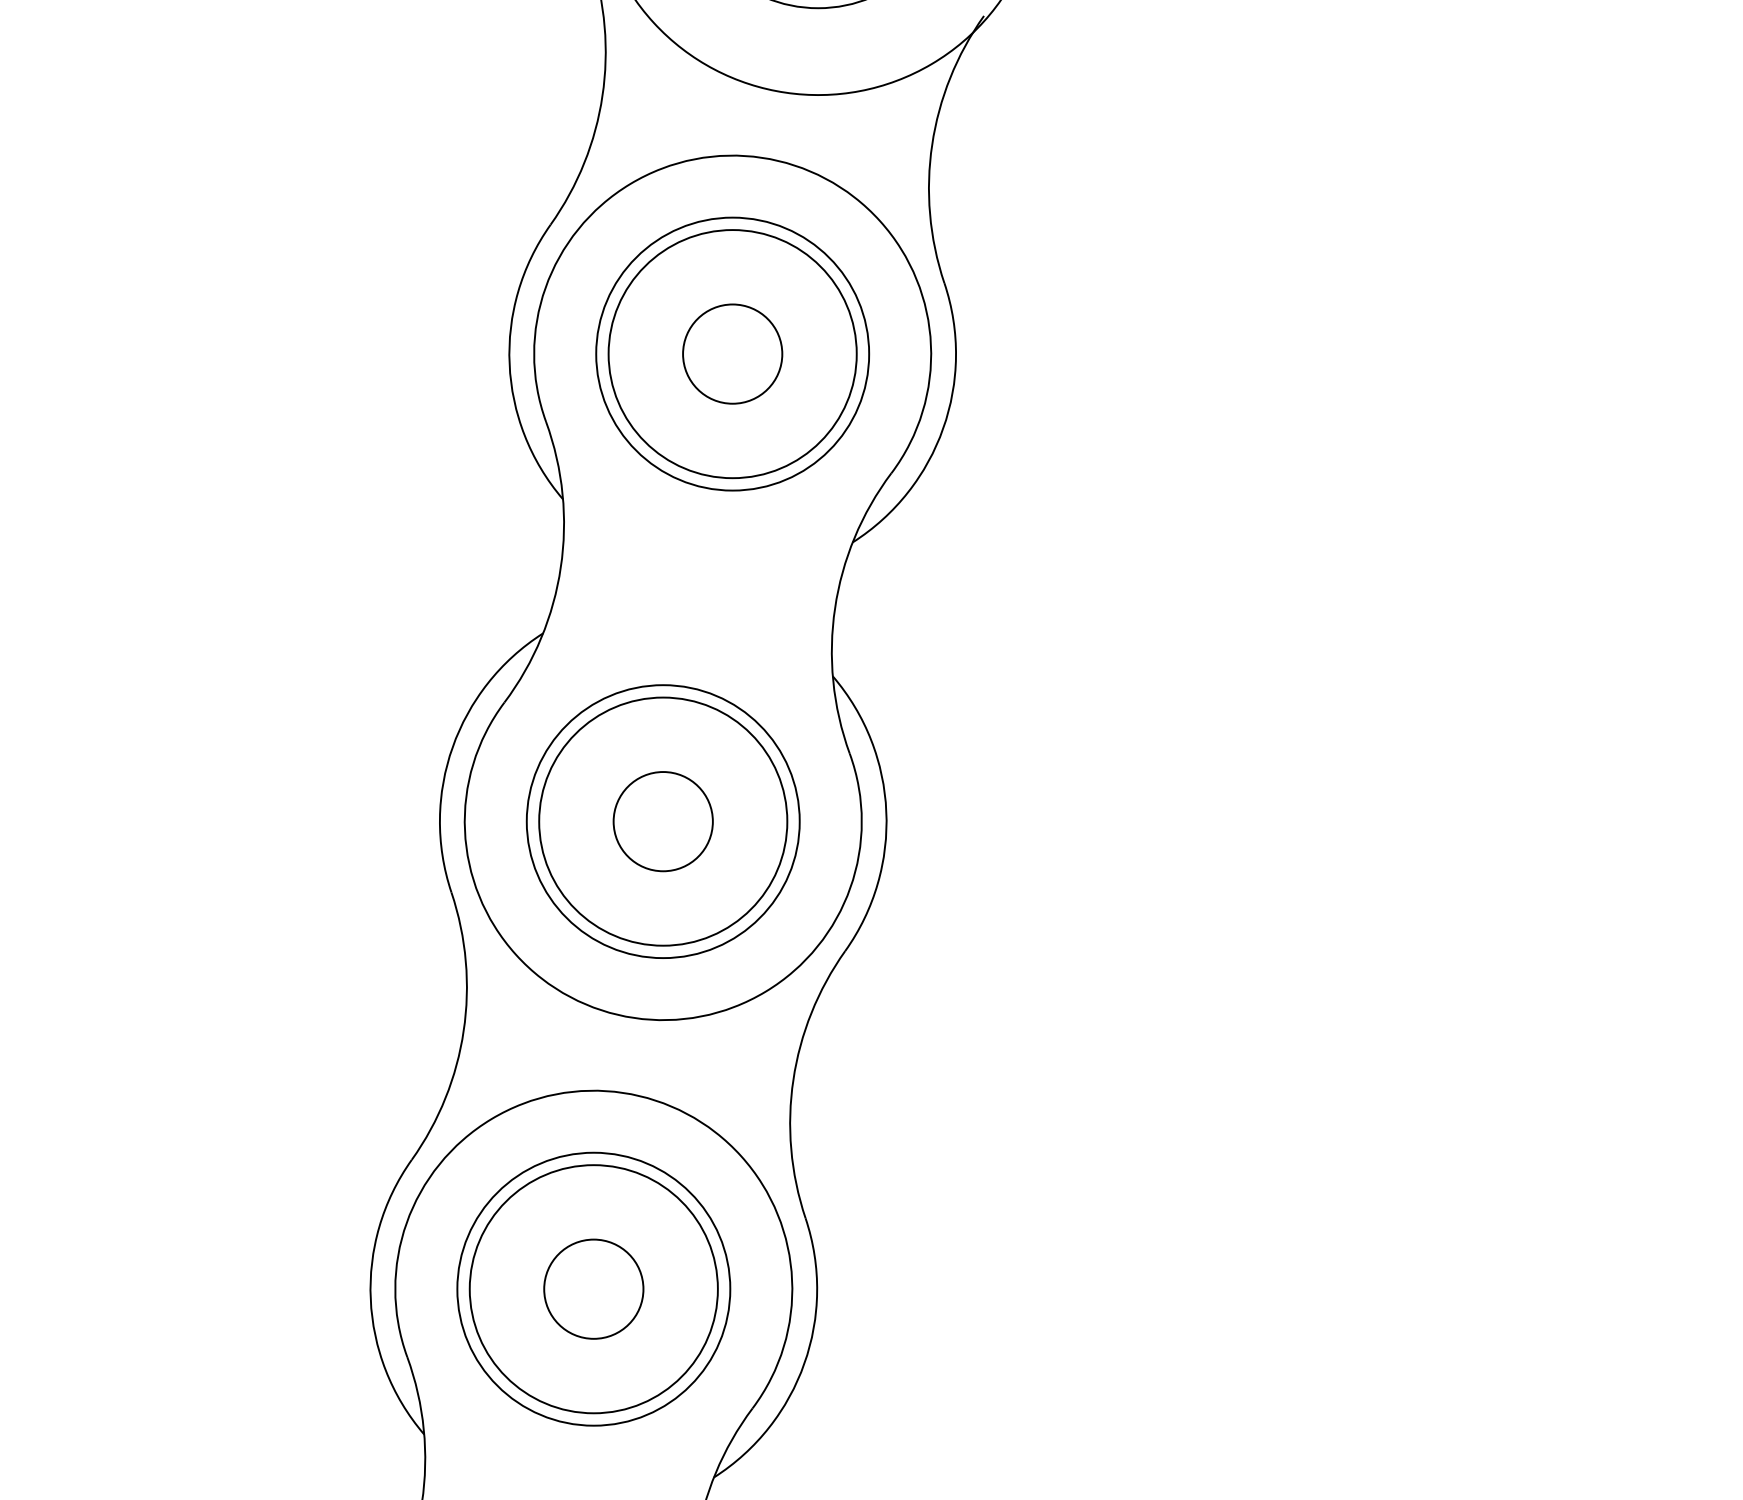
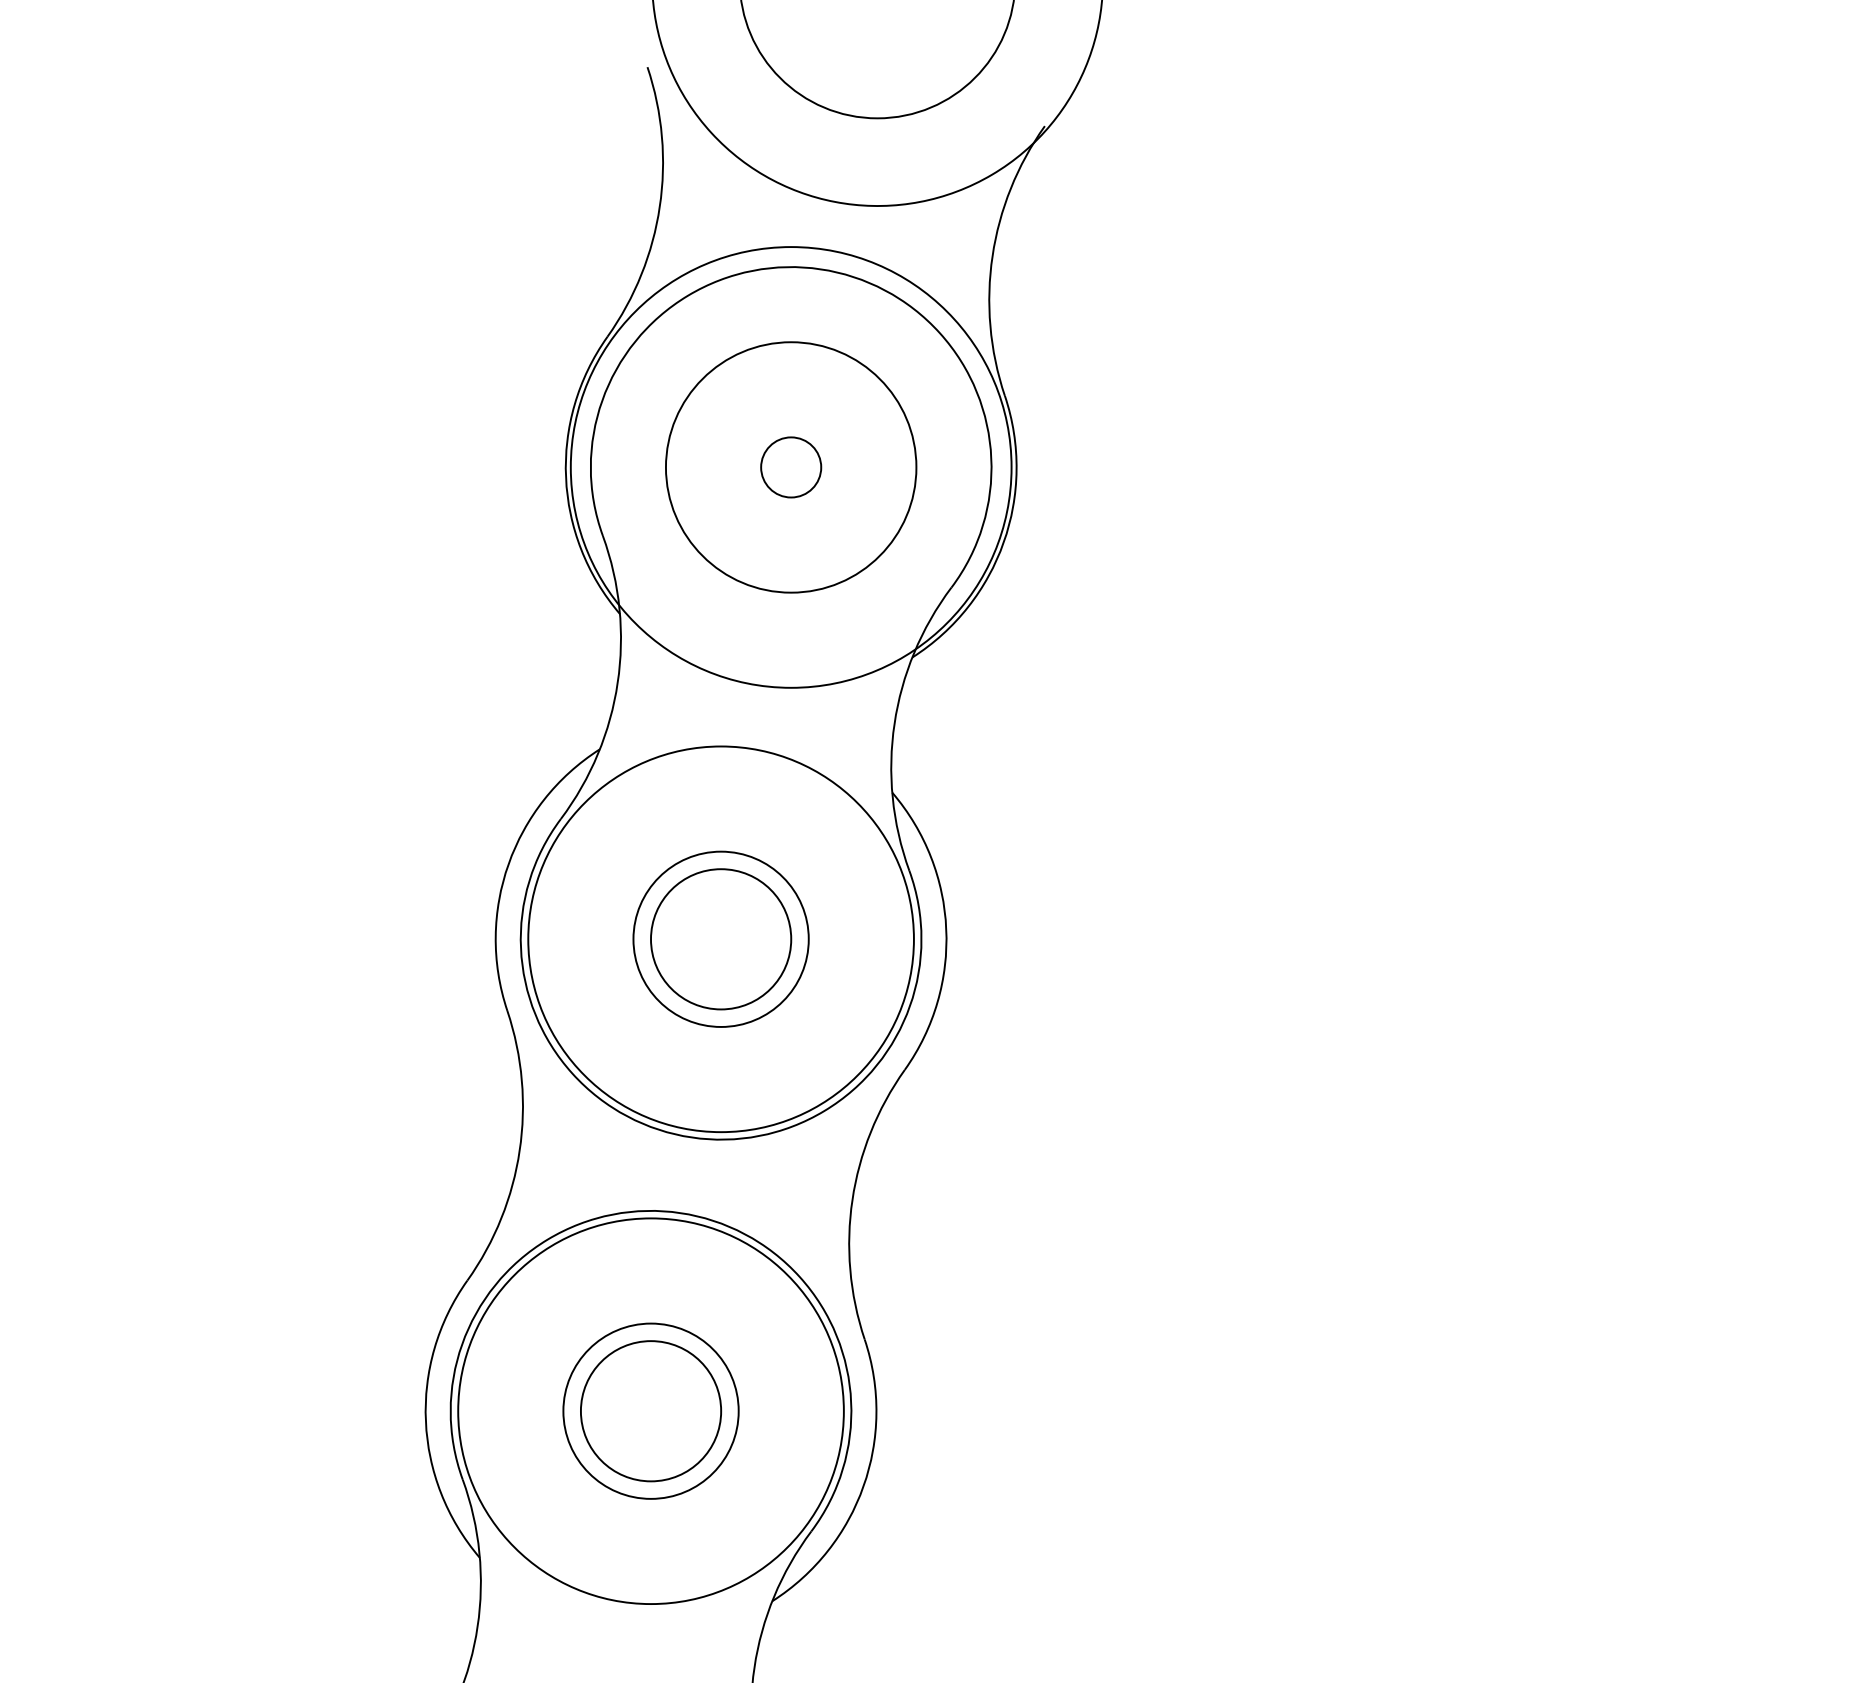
circle: (732, 354) -> (790, 467), size x1.6
circle: (732, 354) -> (791, 467), size x0.6
circle: (662, 821) -> (720, 939), size x0.7
circle: (662, 821) -> (720, 939), size x1.4
circle: (663, 821) -> (721, 939), size x1.4
circle: (593, 1288) -> (650, 1410), size x1.4
circle: (593, 1289) -> (650, 1411), size x0.7
circle: (593, 1289) -> (650, 1411), size x1.4

